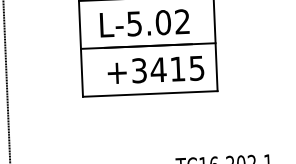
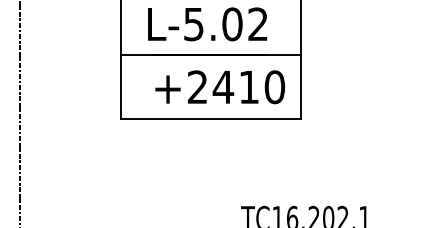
text: (168, 69) -> (236, 87), +3415 -> +2410

